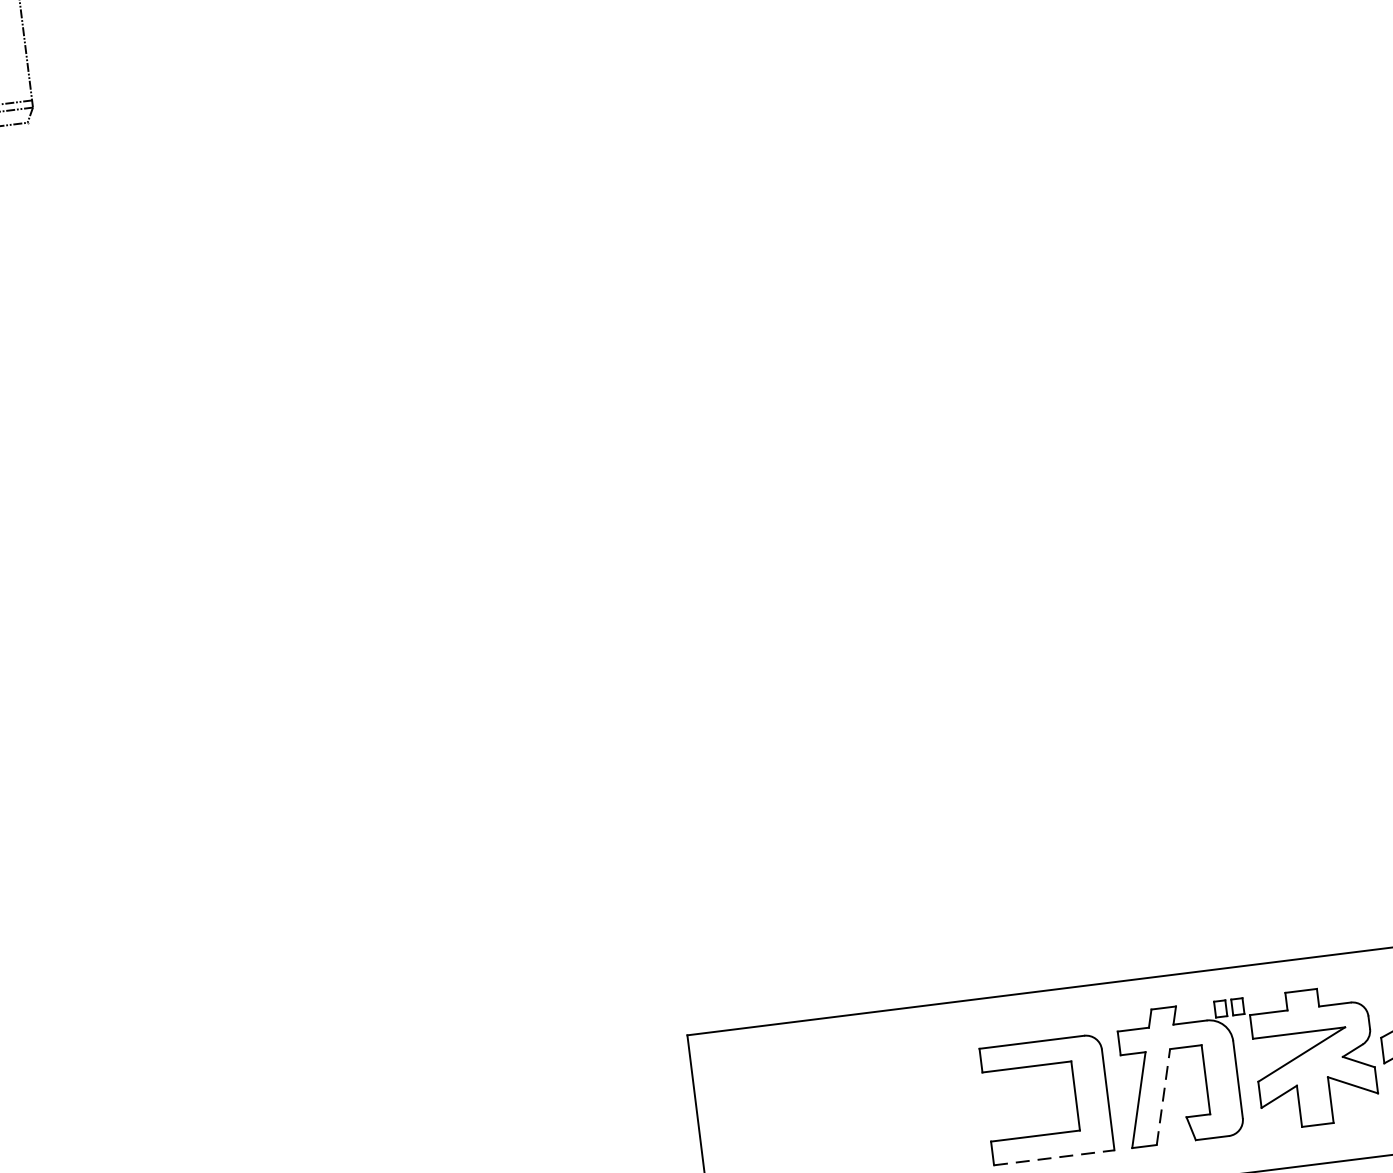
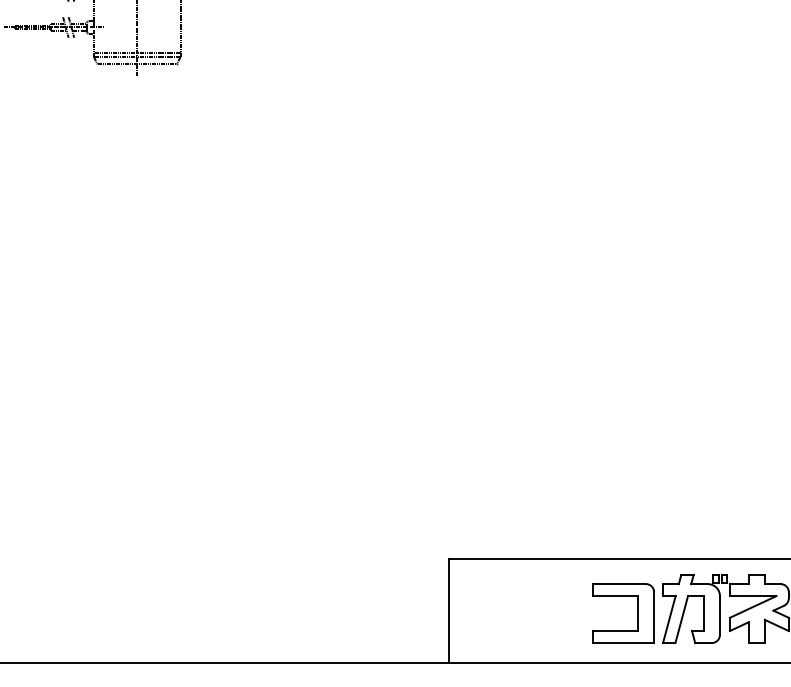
line: (1162, 1097) -> (681, 619), dashed -> solid
line: (1056, 1158) -> (624, 643), dashed -> solid

